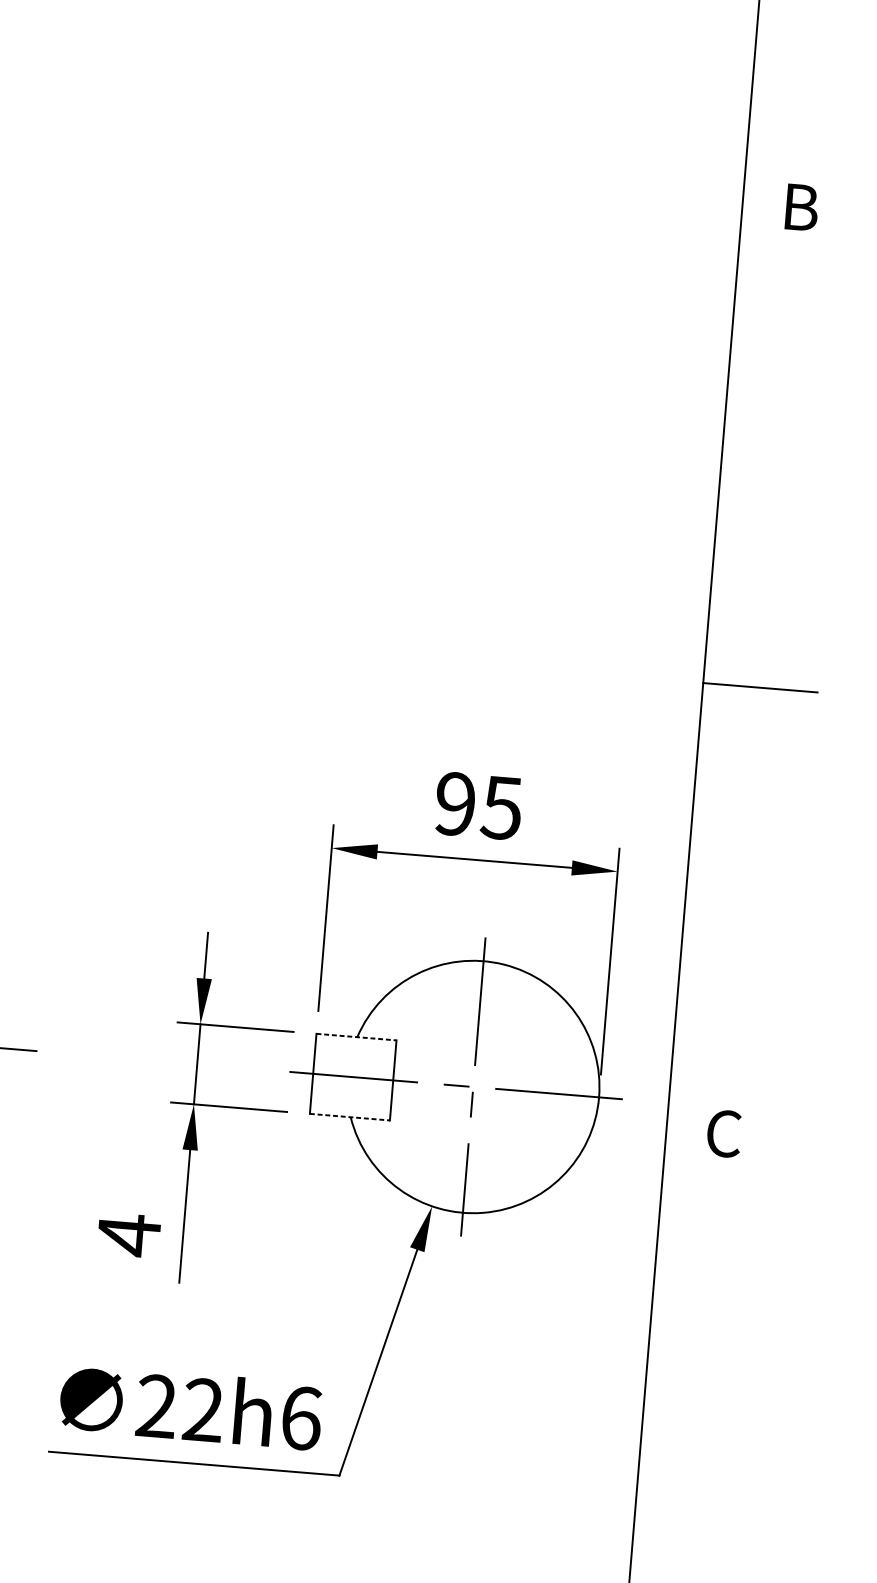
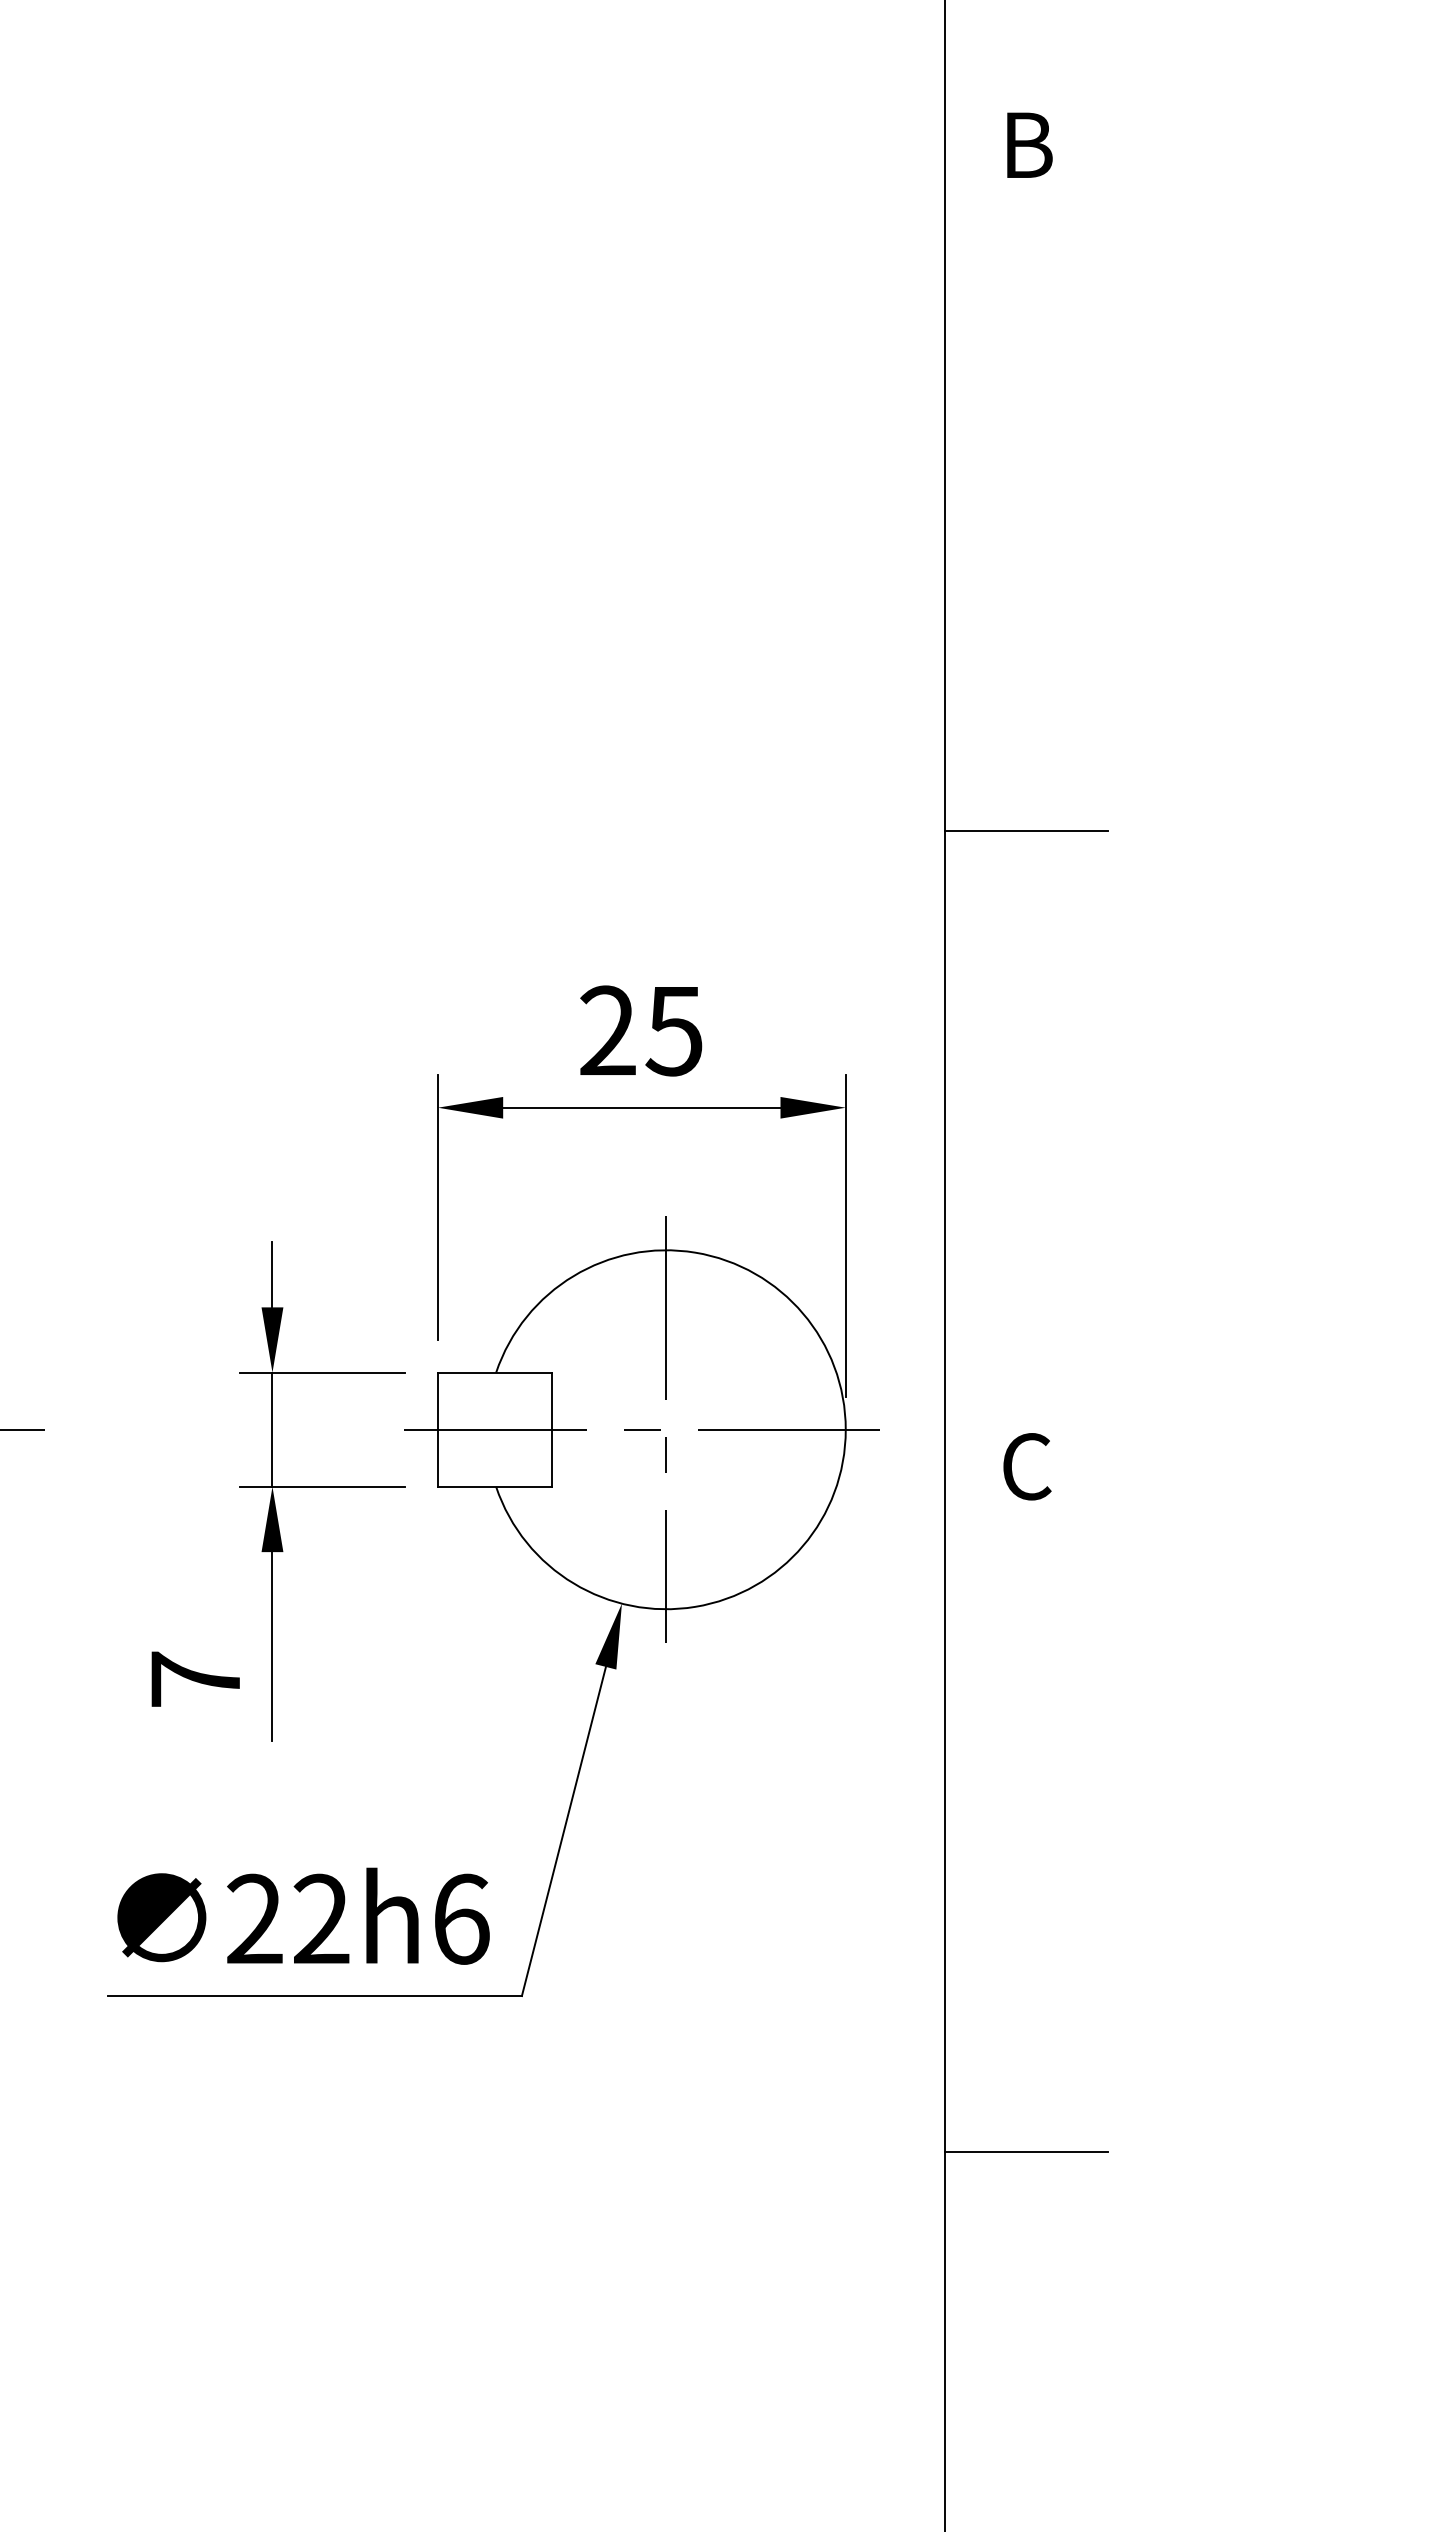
text: (455, 803) -> (607, 1030), 95 -> 25
line: (356, 1037) -> (495, 1372), dashed -> solid
line: (350, 1116) -> (495, 1486), dashed -> solid
text: (128, 1234) -> (195, 1679), 4 -> 7

